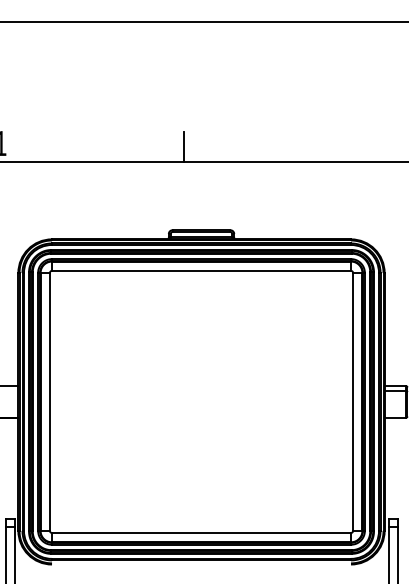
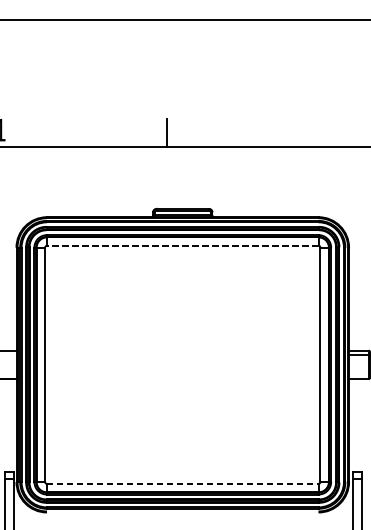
line: (201, 270) -> (182, 245), solid -> dashed
line: (202, 532) -> (183, 483), solid -> dashed

